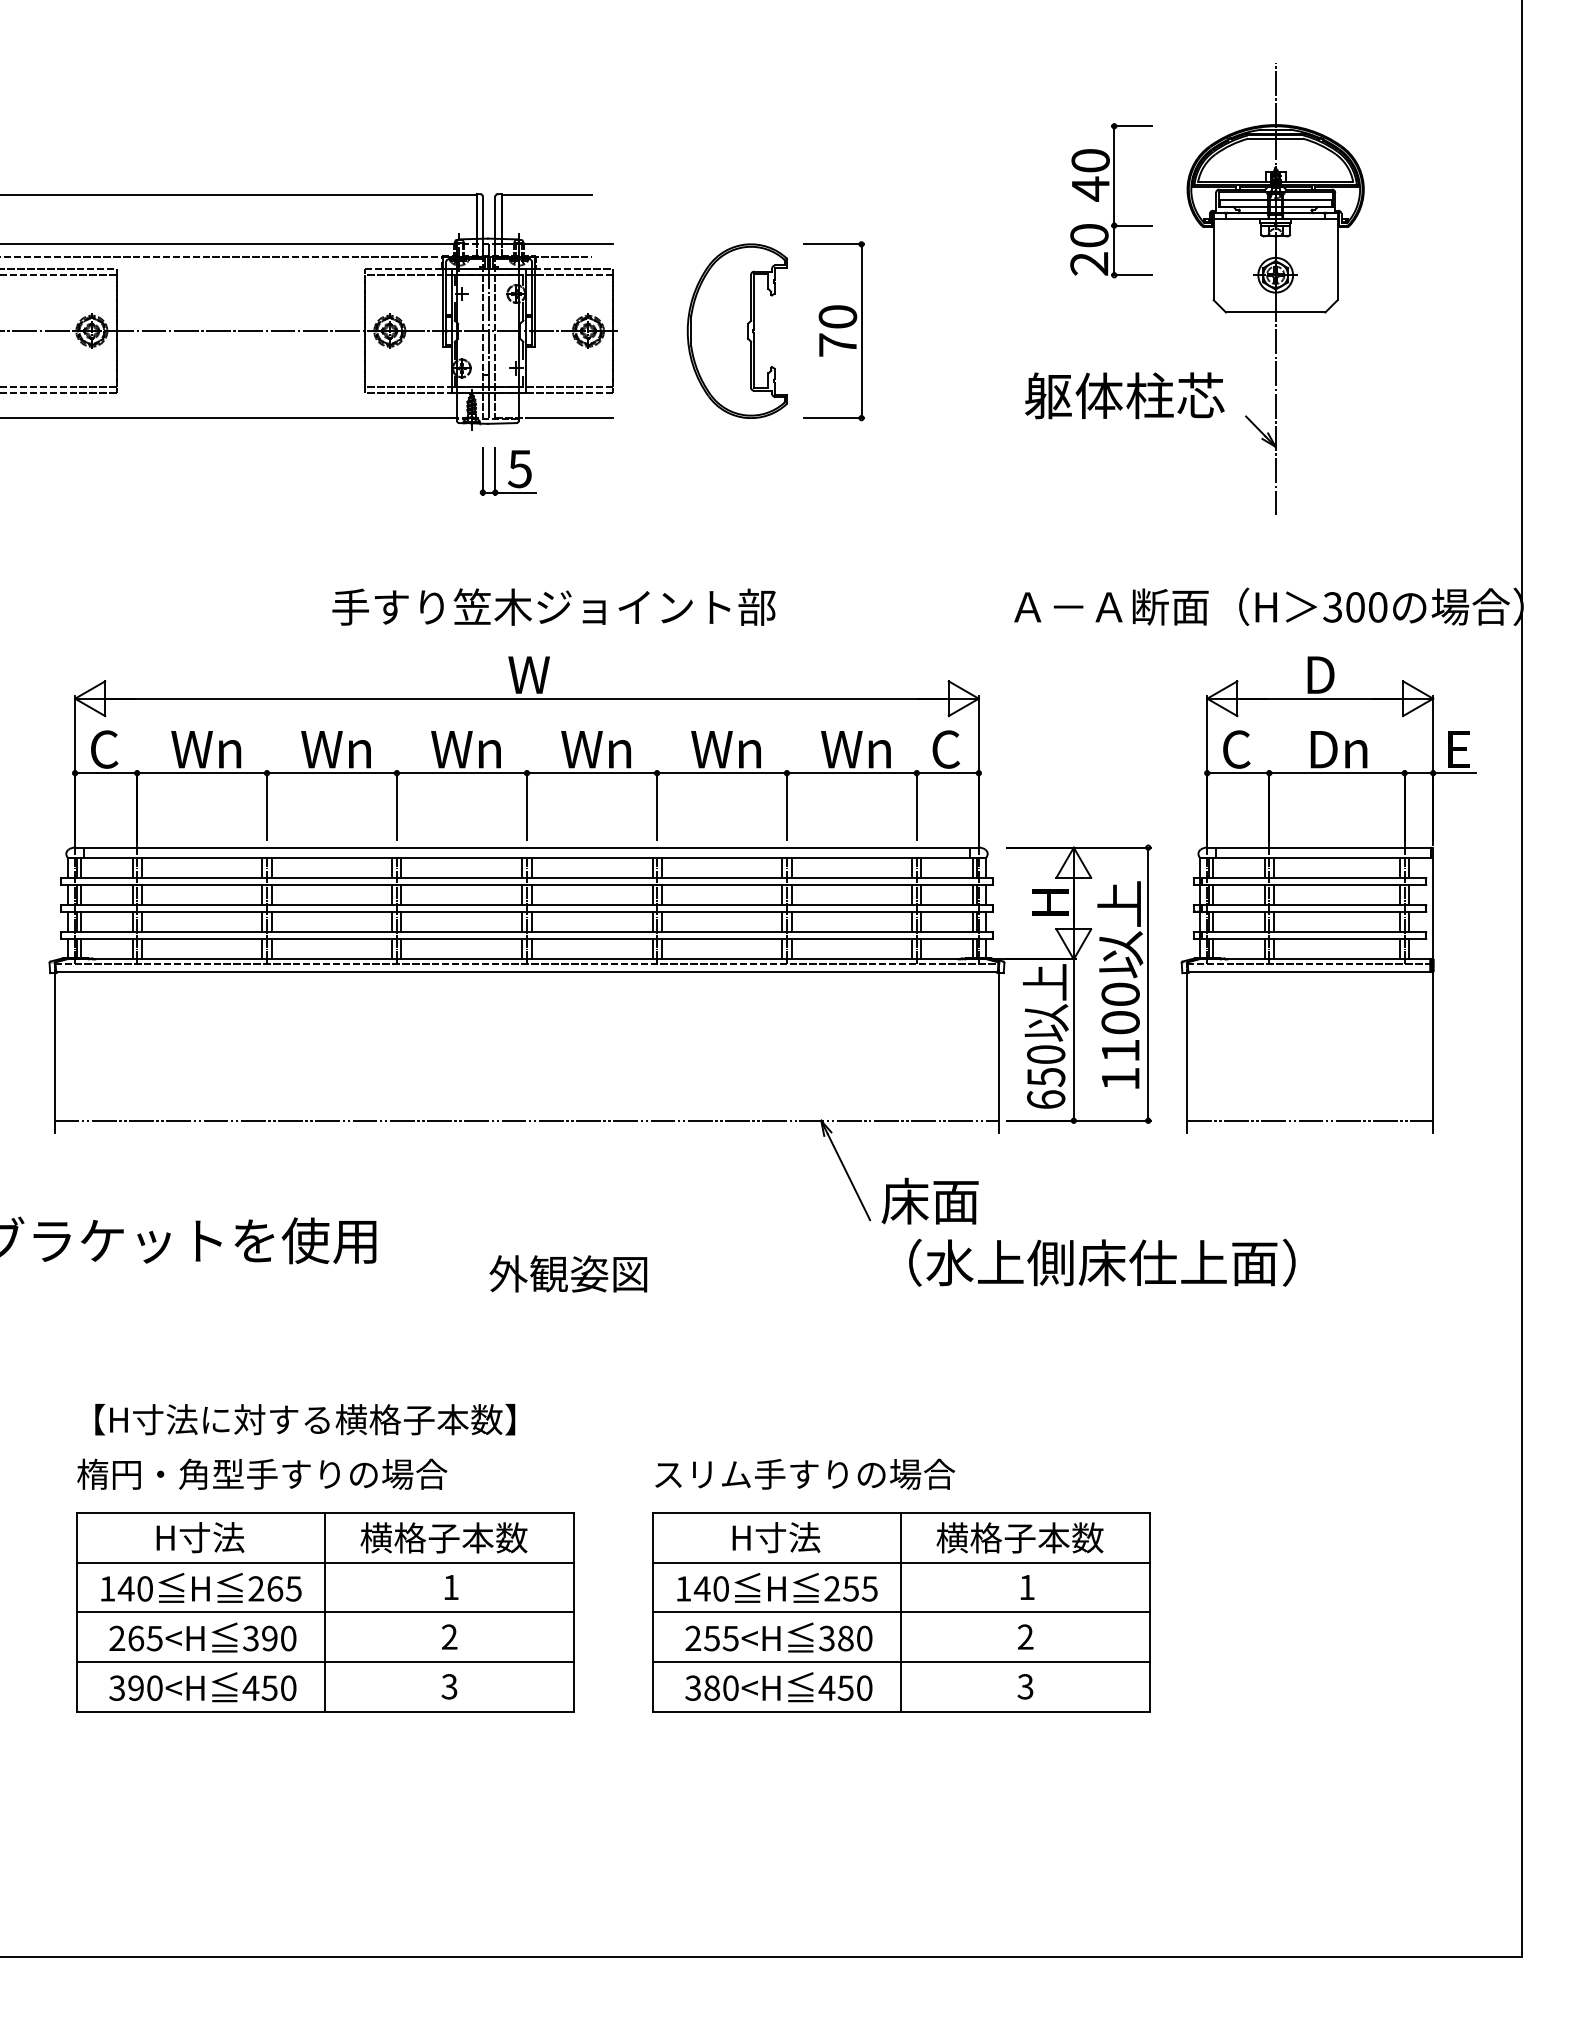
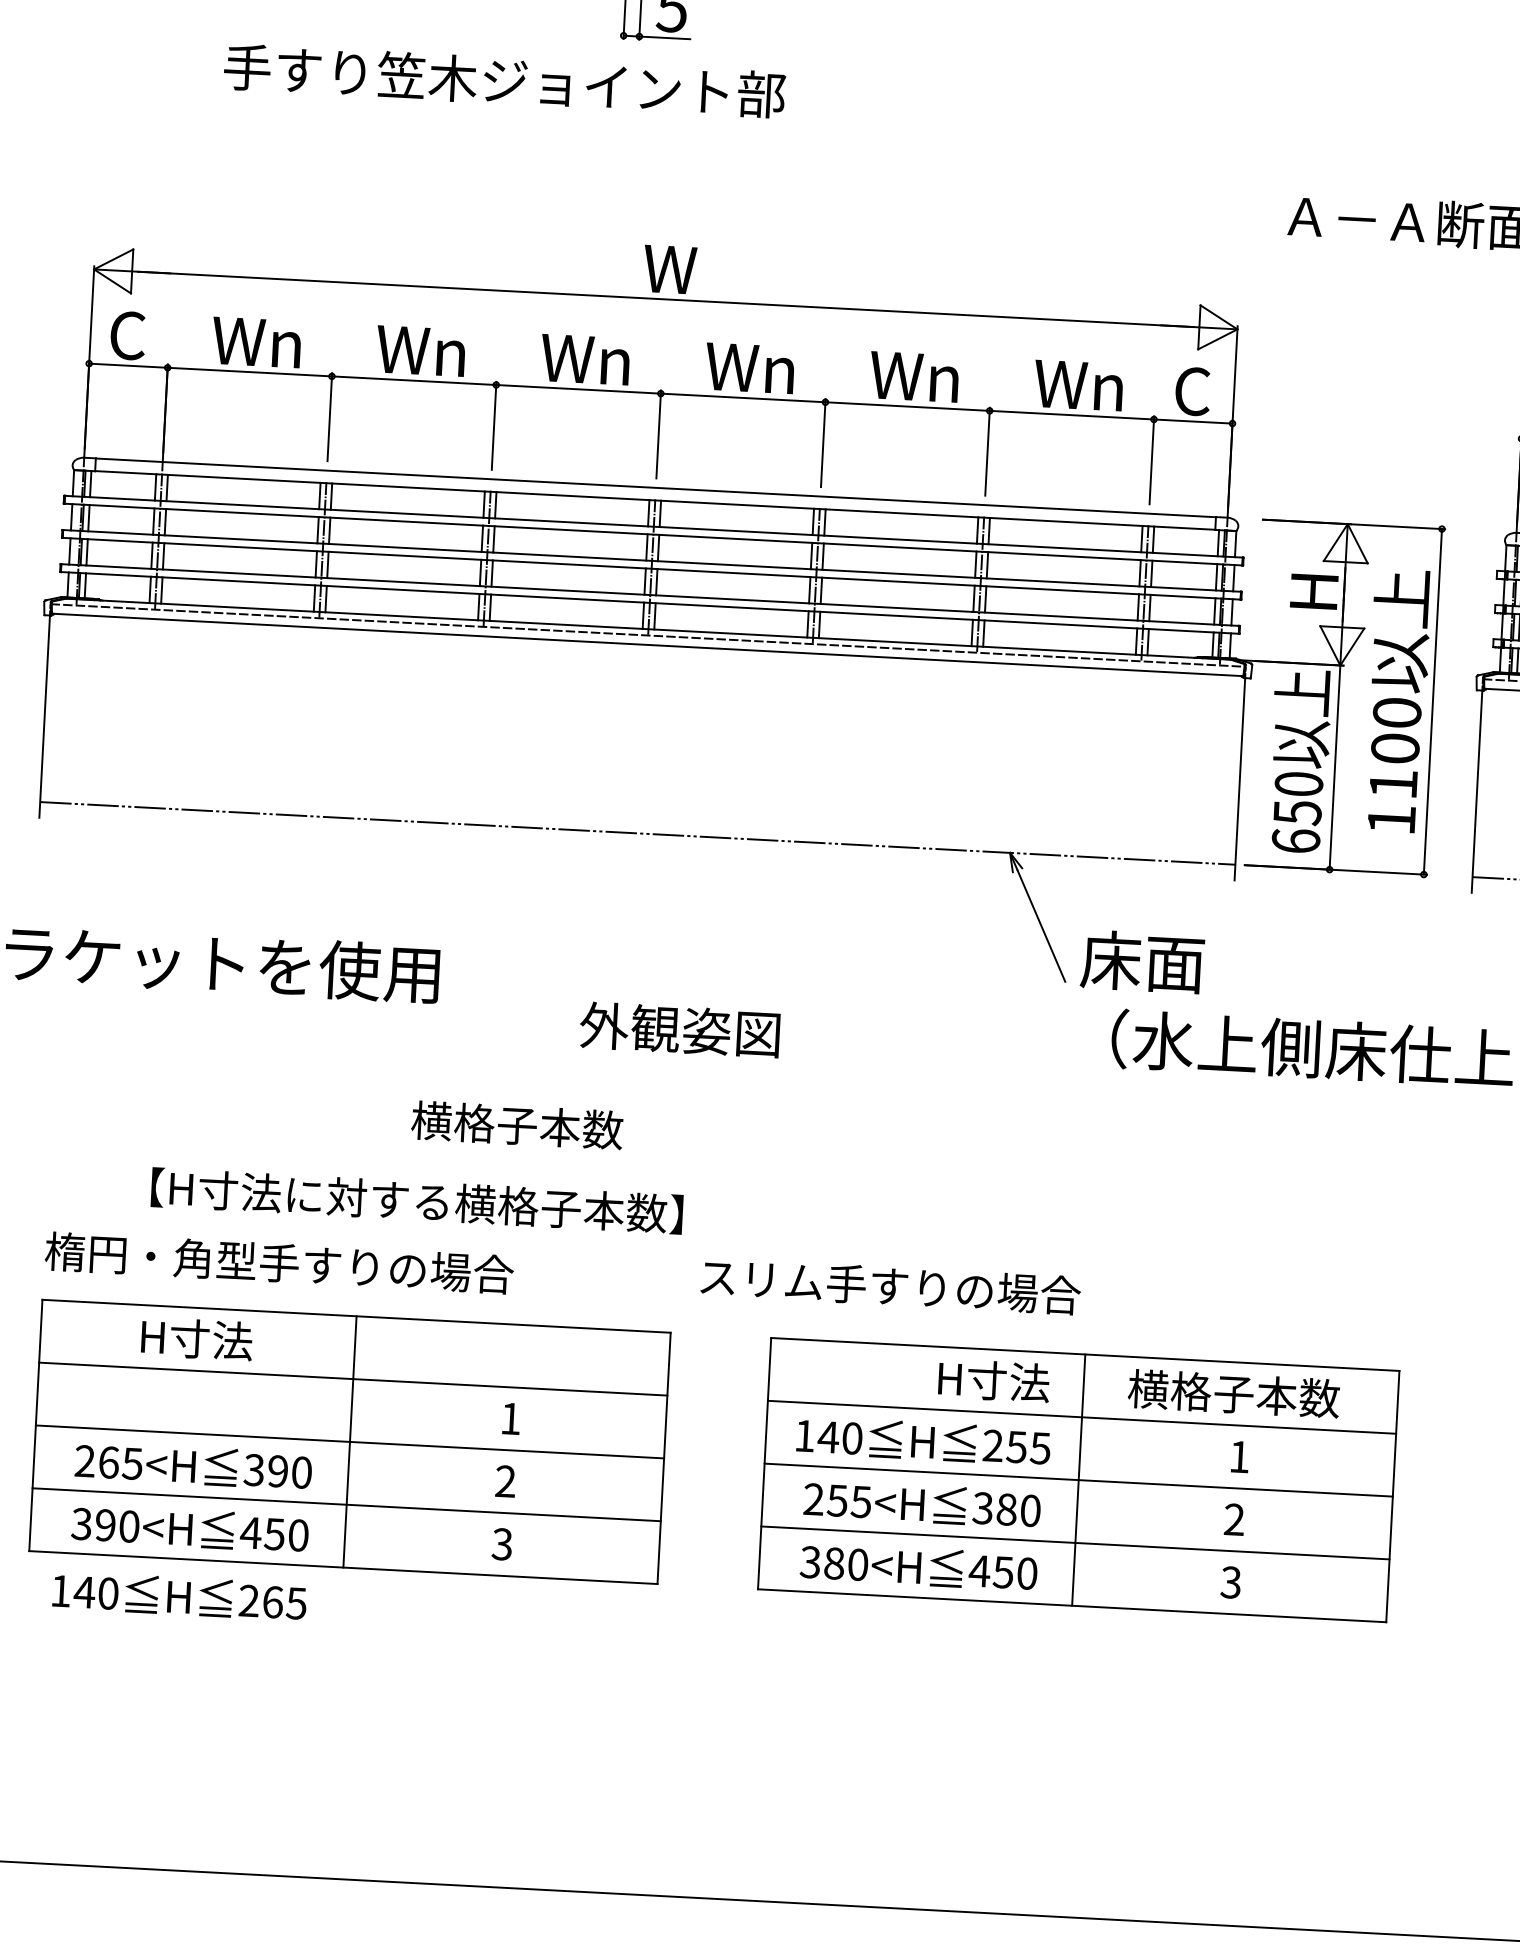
text: (553, 606) -> (504, 80), moved
text: (305, 1419) -> (417, 1200), moved
text: (805, 1473) -> (891, 1285), moved
text: (443, 1537) -> (516, 1124), moved
text: (776, 1537) -> (994, 1380), moved
text: (201, 1587) -> (179, 1595), moved

